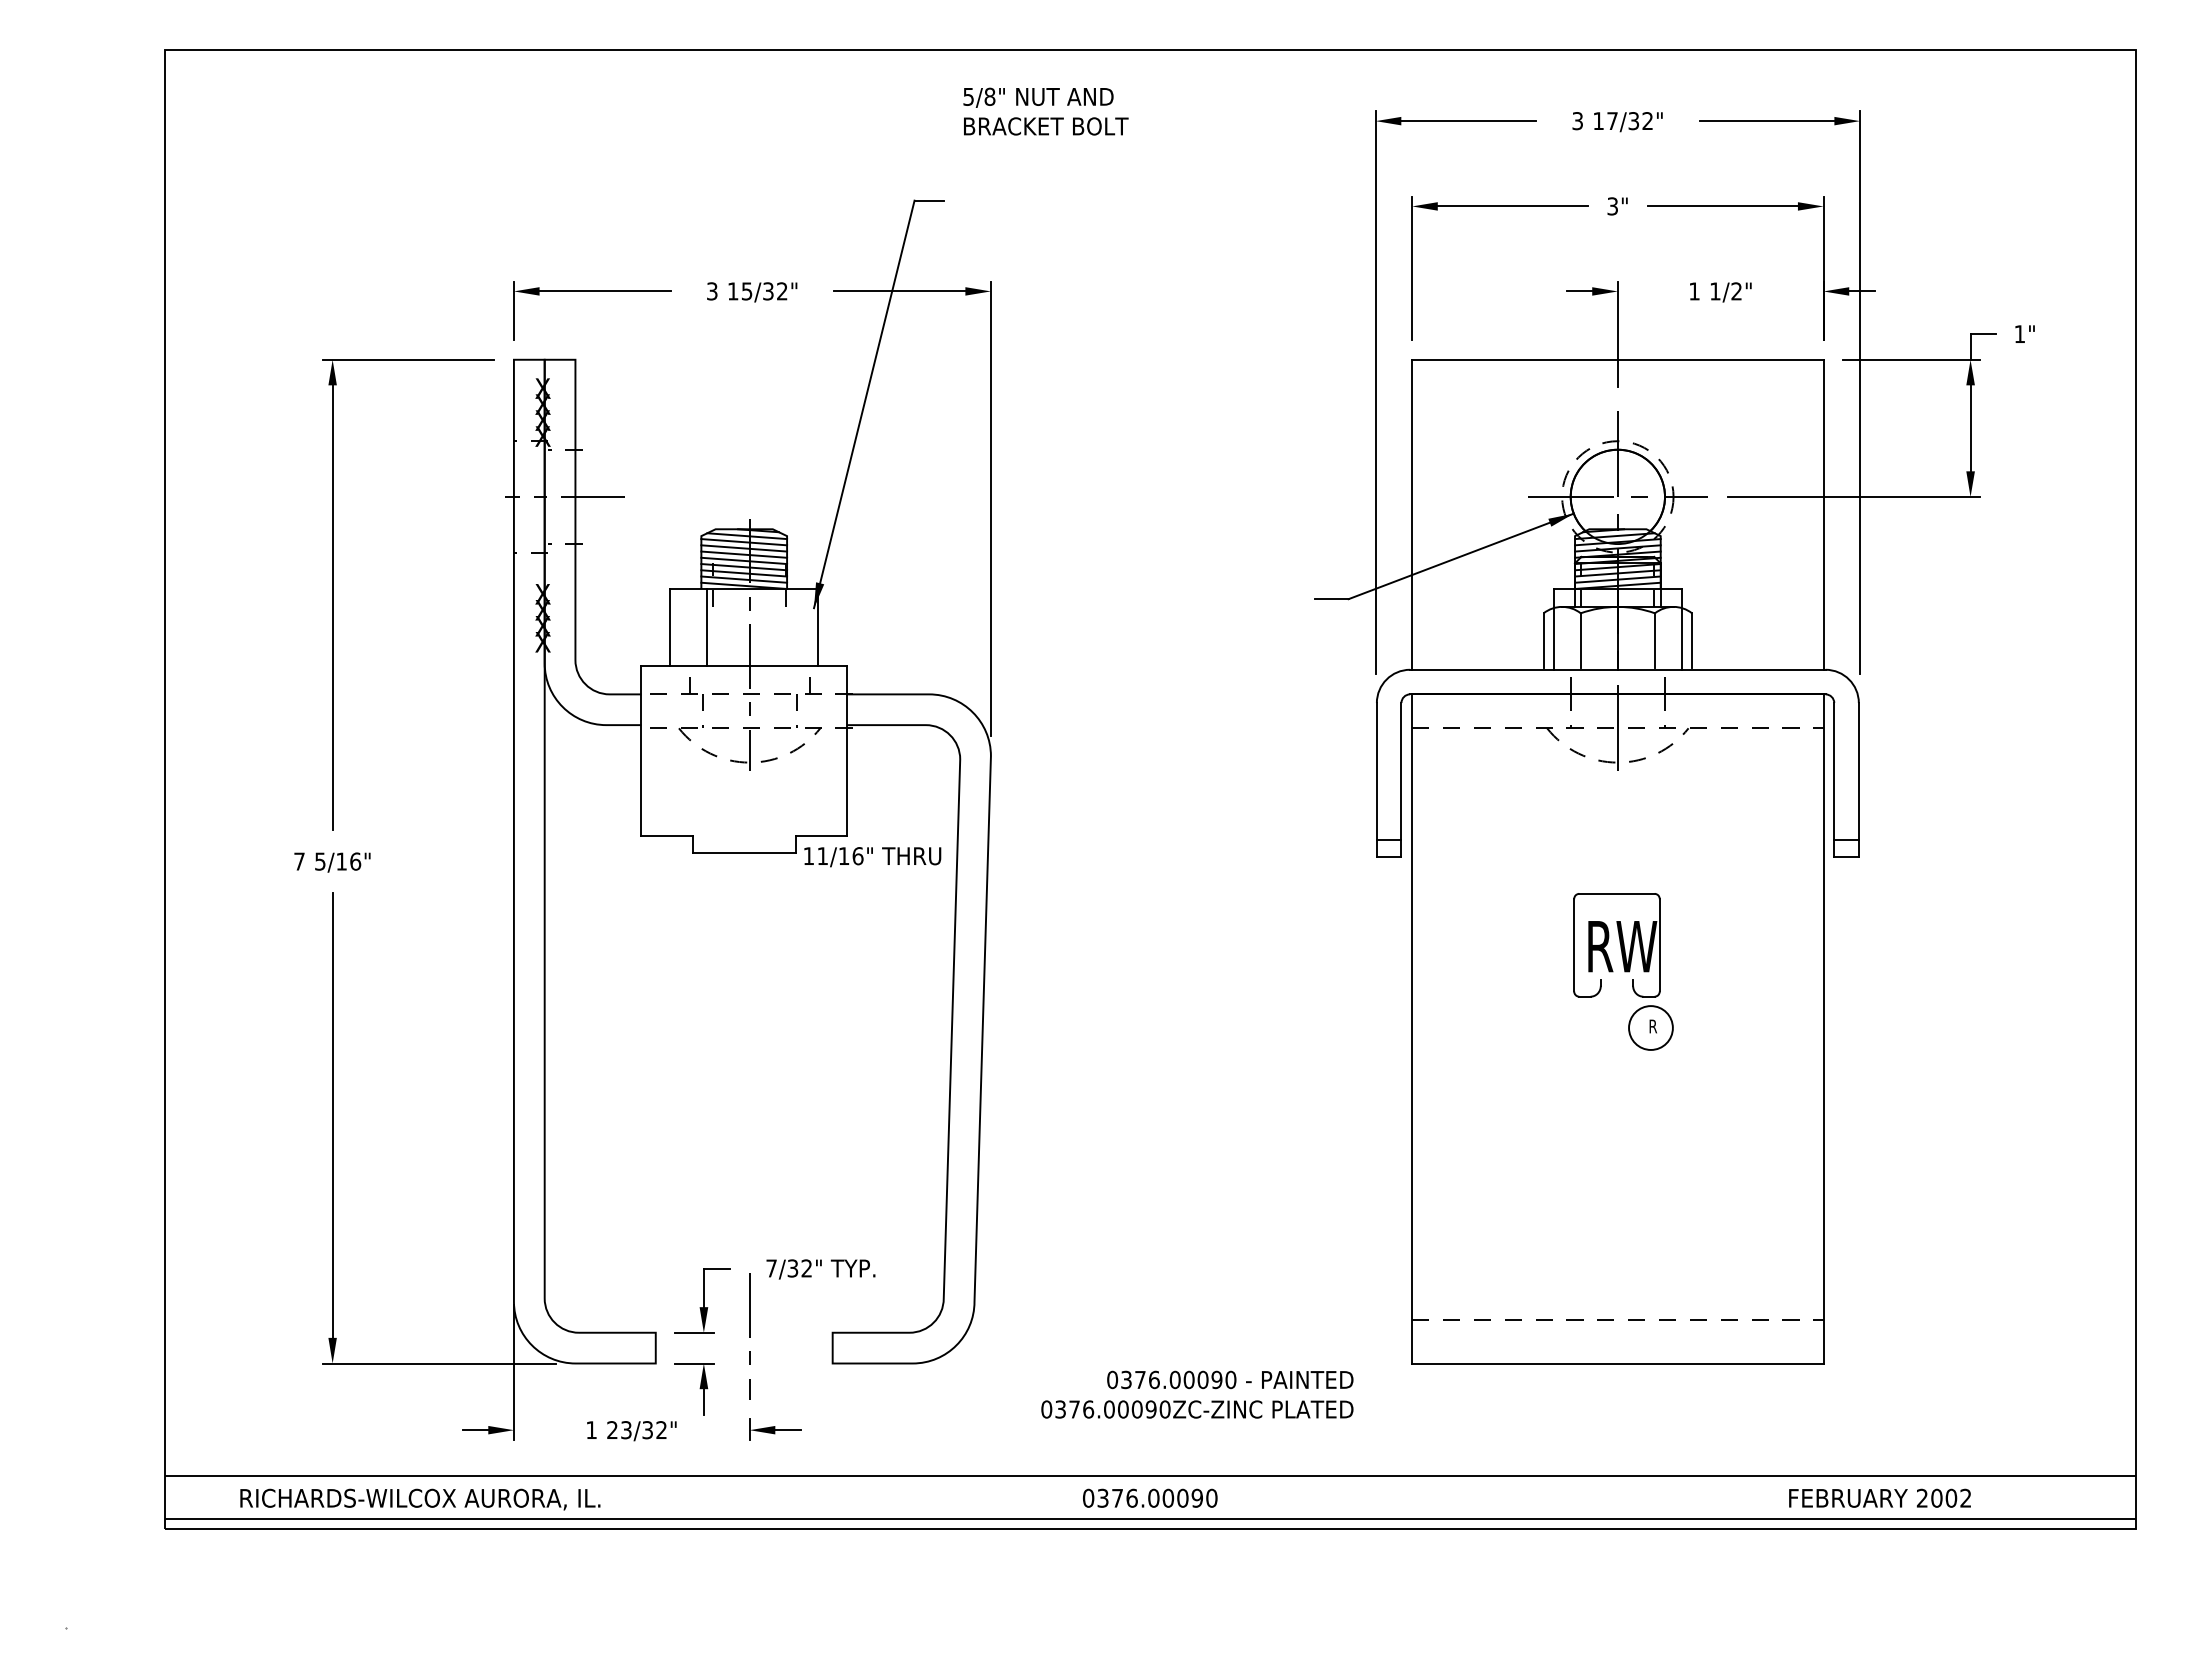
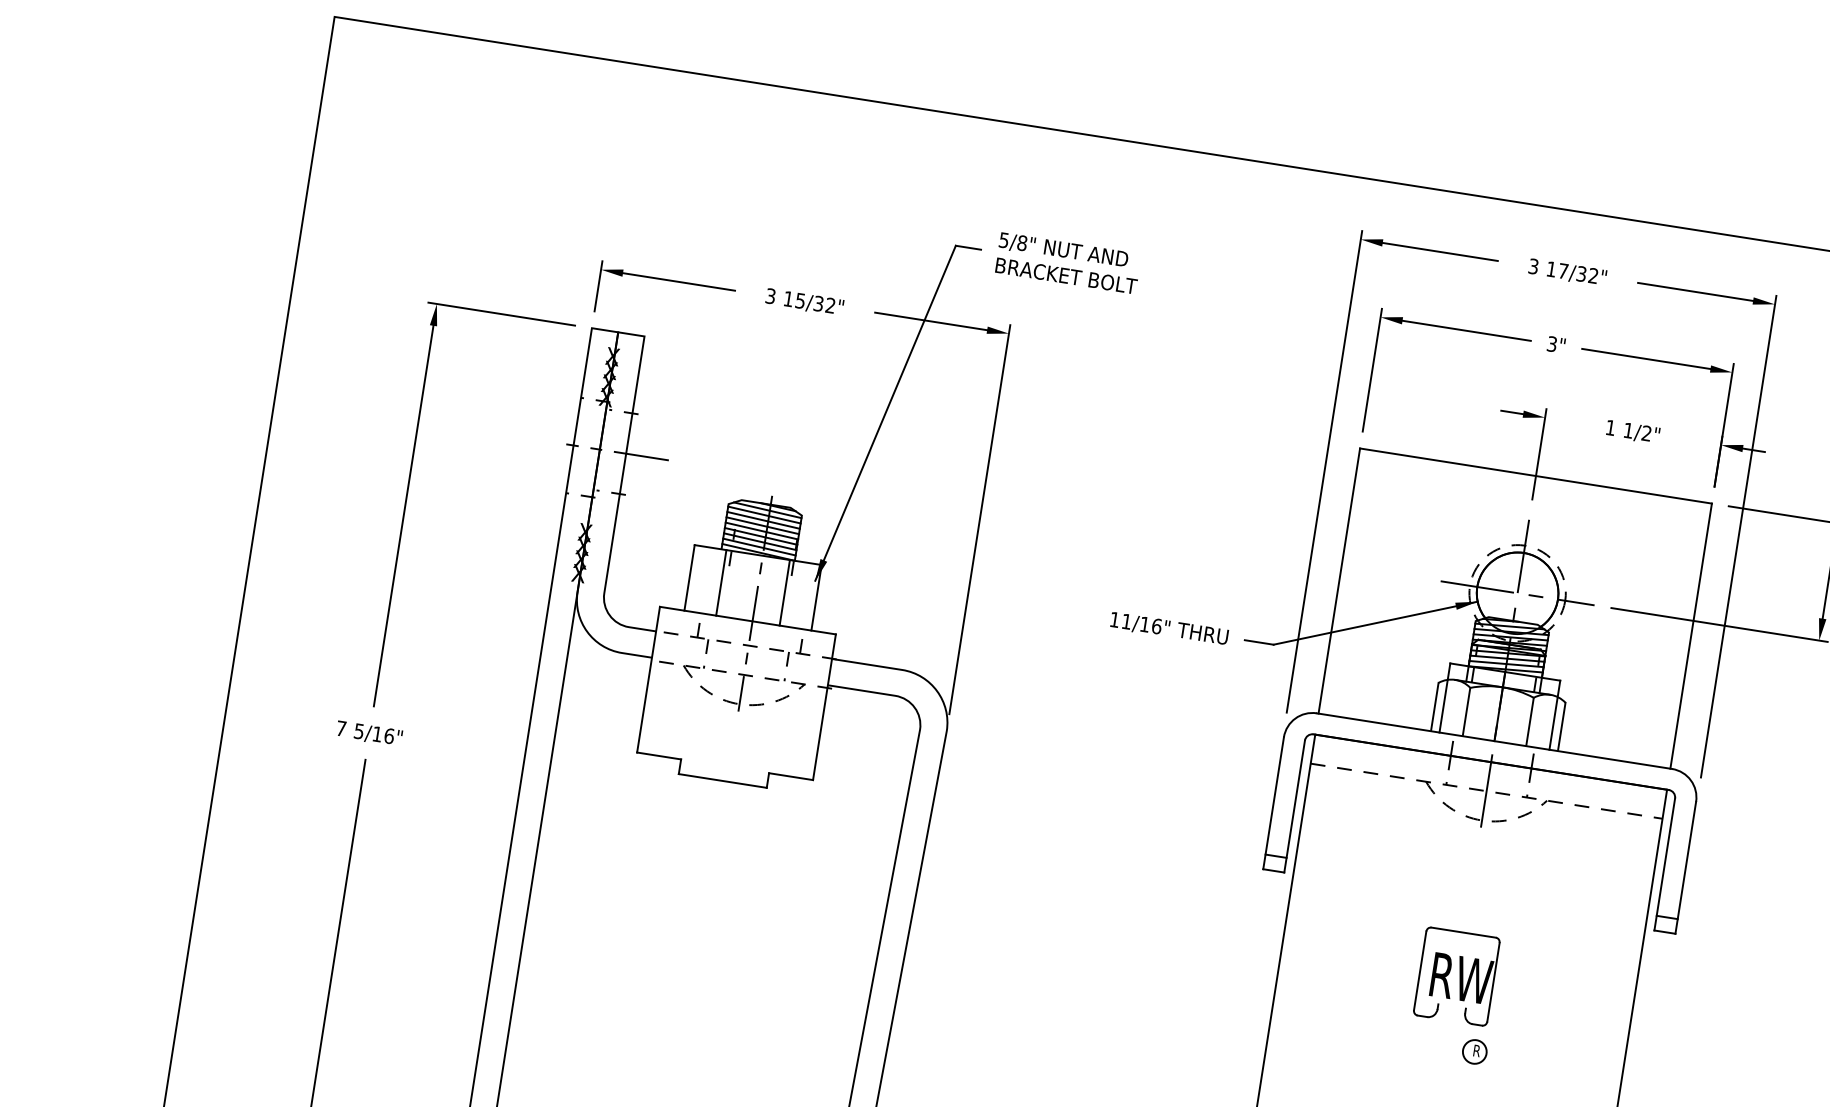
text: (1045, 111) -> (1067, 263), moved
line: (781, 627) -> (784, 592), added
text: (872, 857) -> (1169, 629), moved
circle: (1650, 1027) -> (1474, 1051), size x0.62

